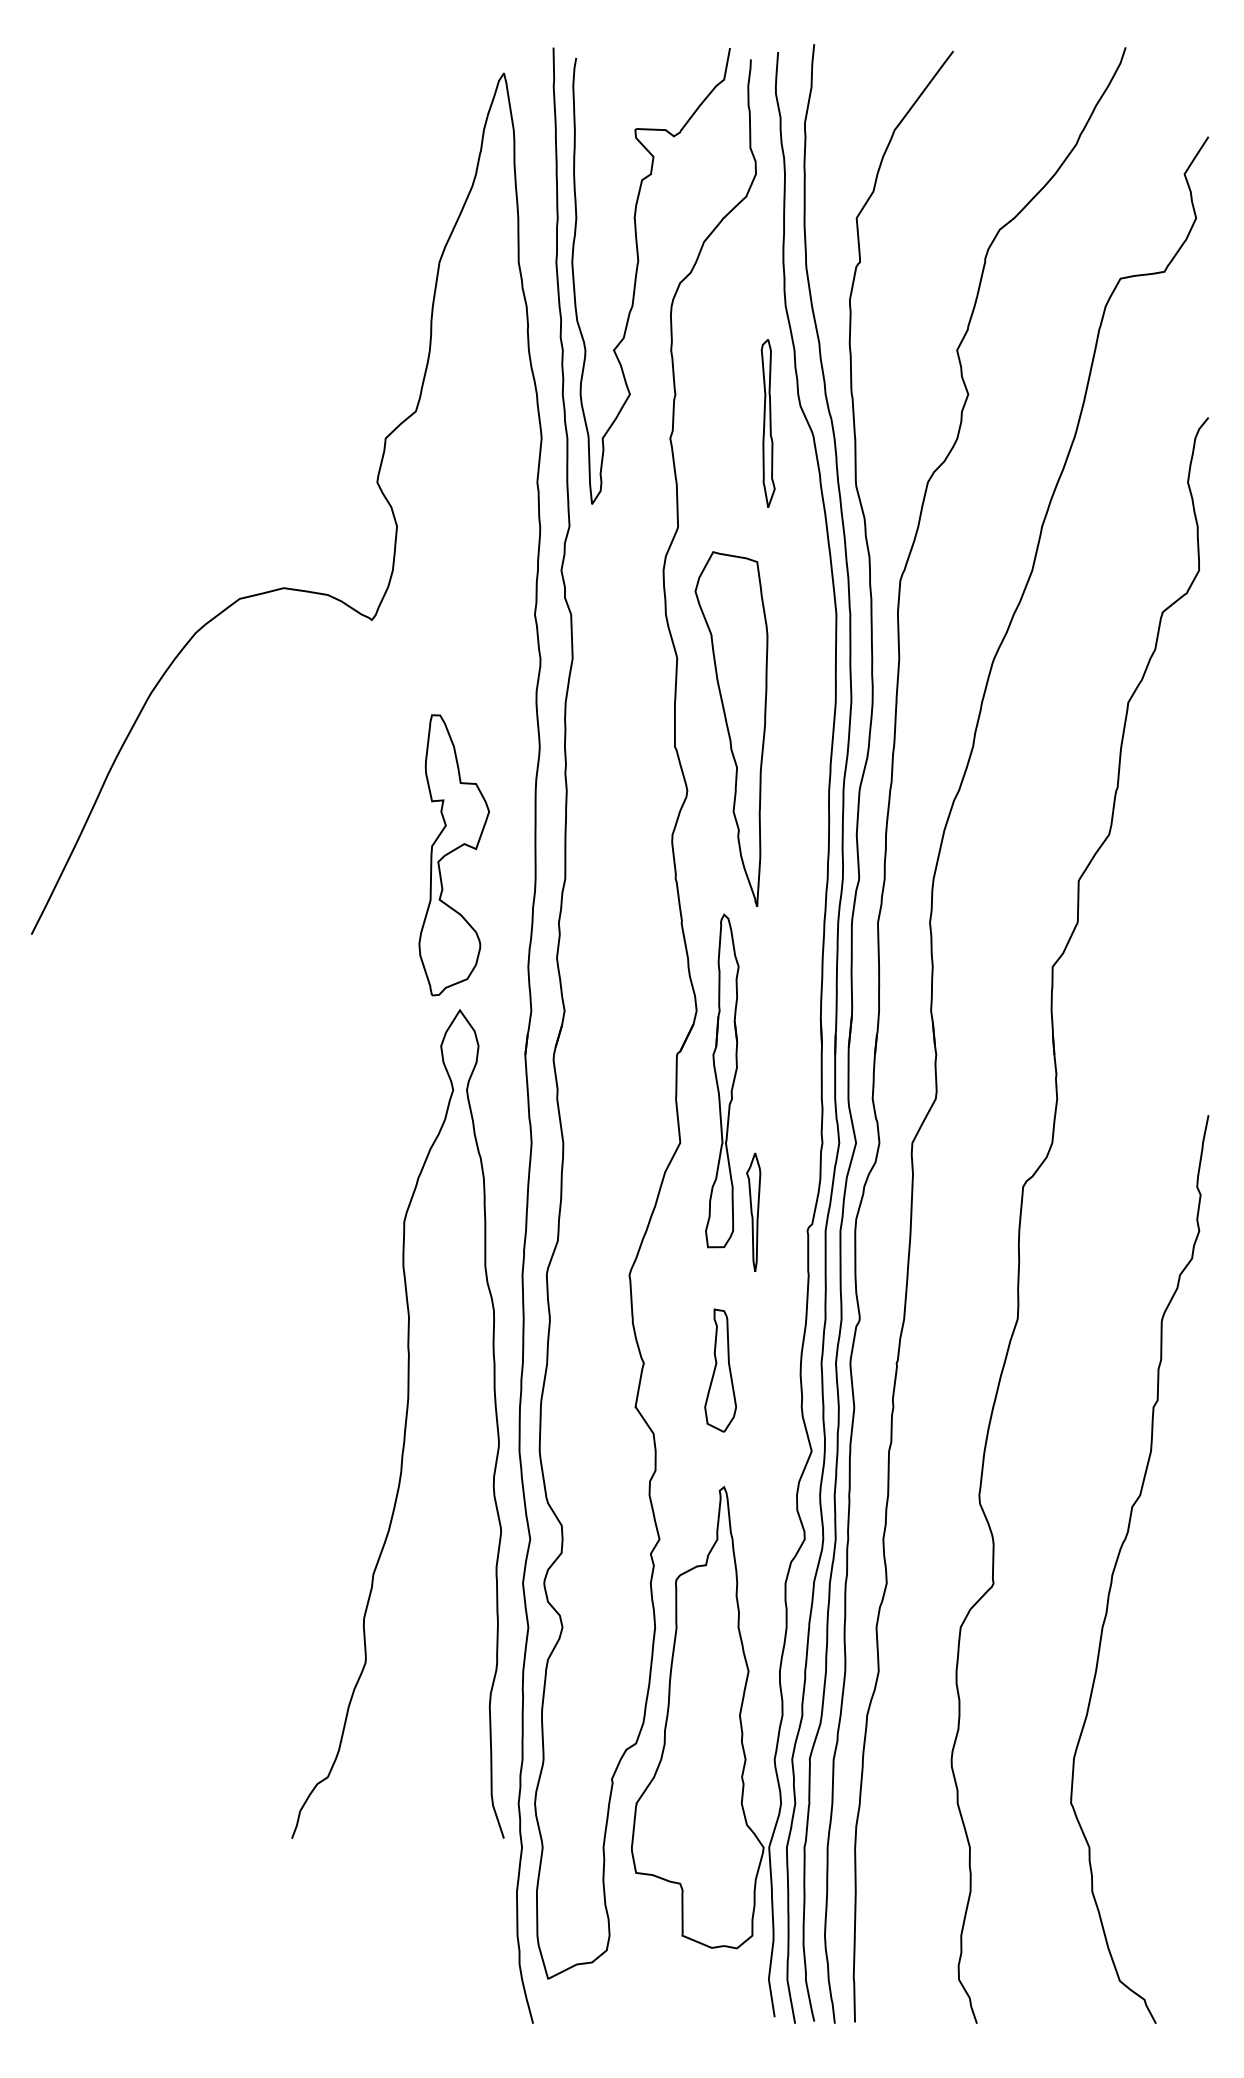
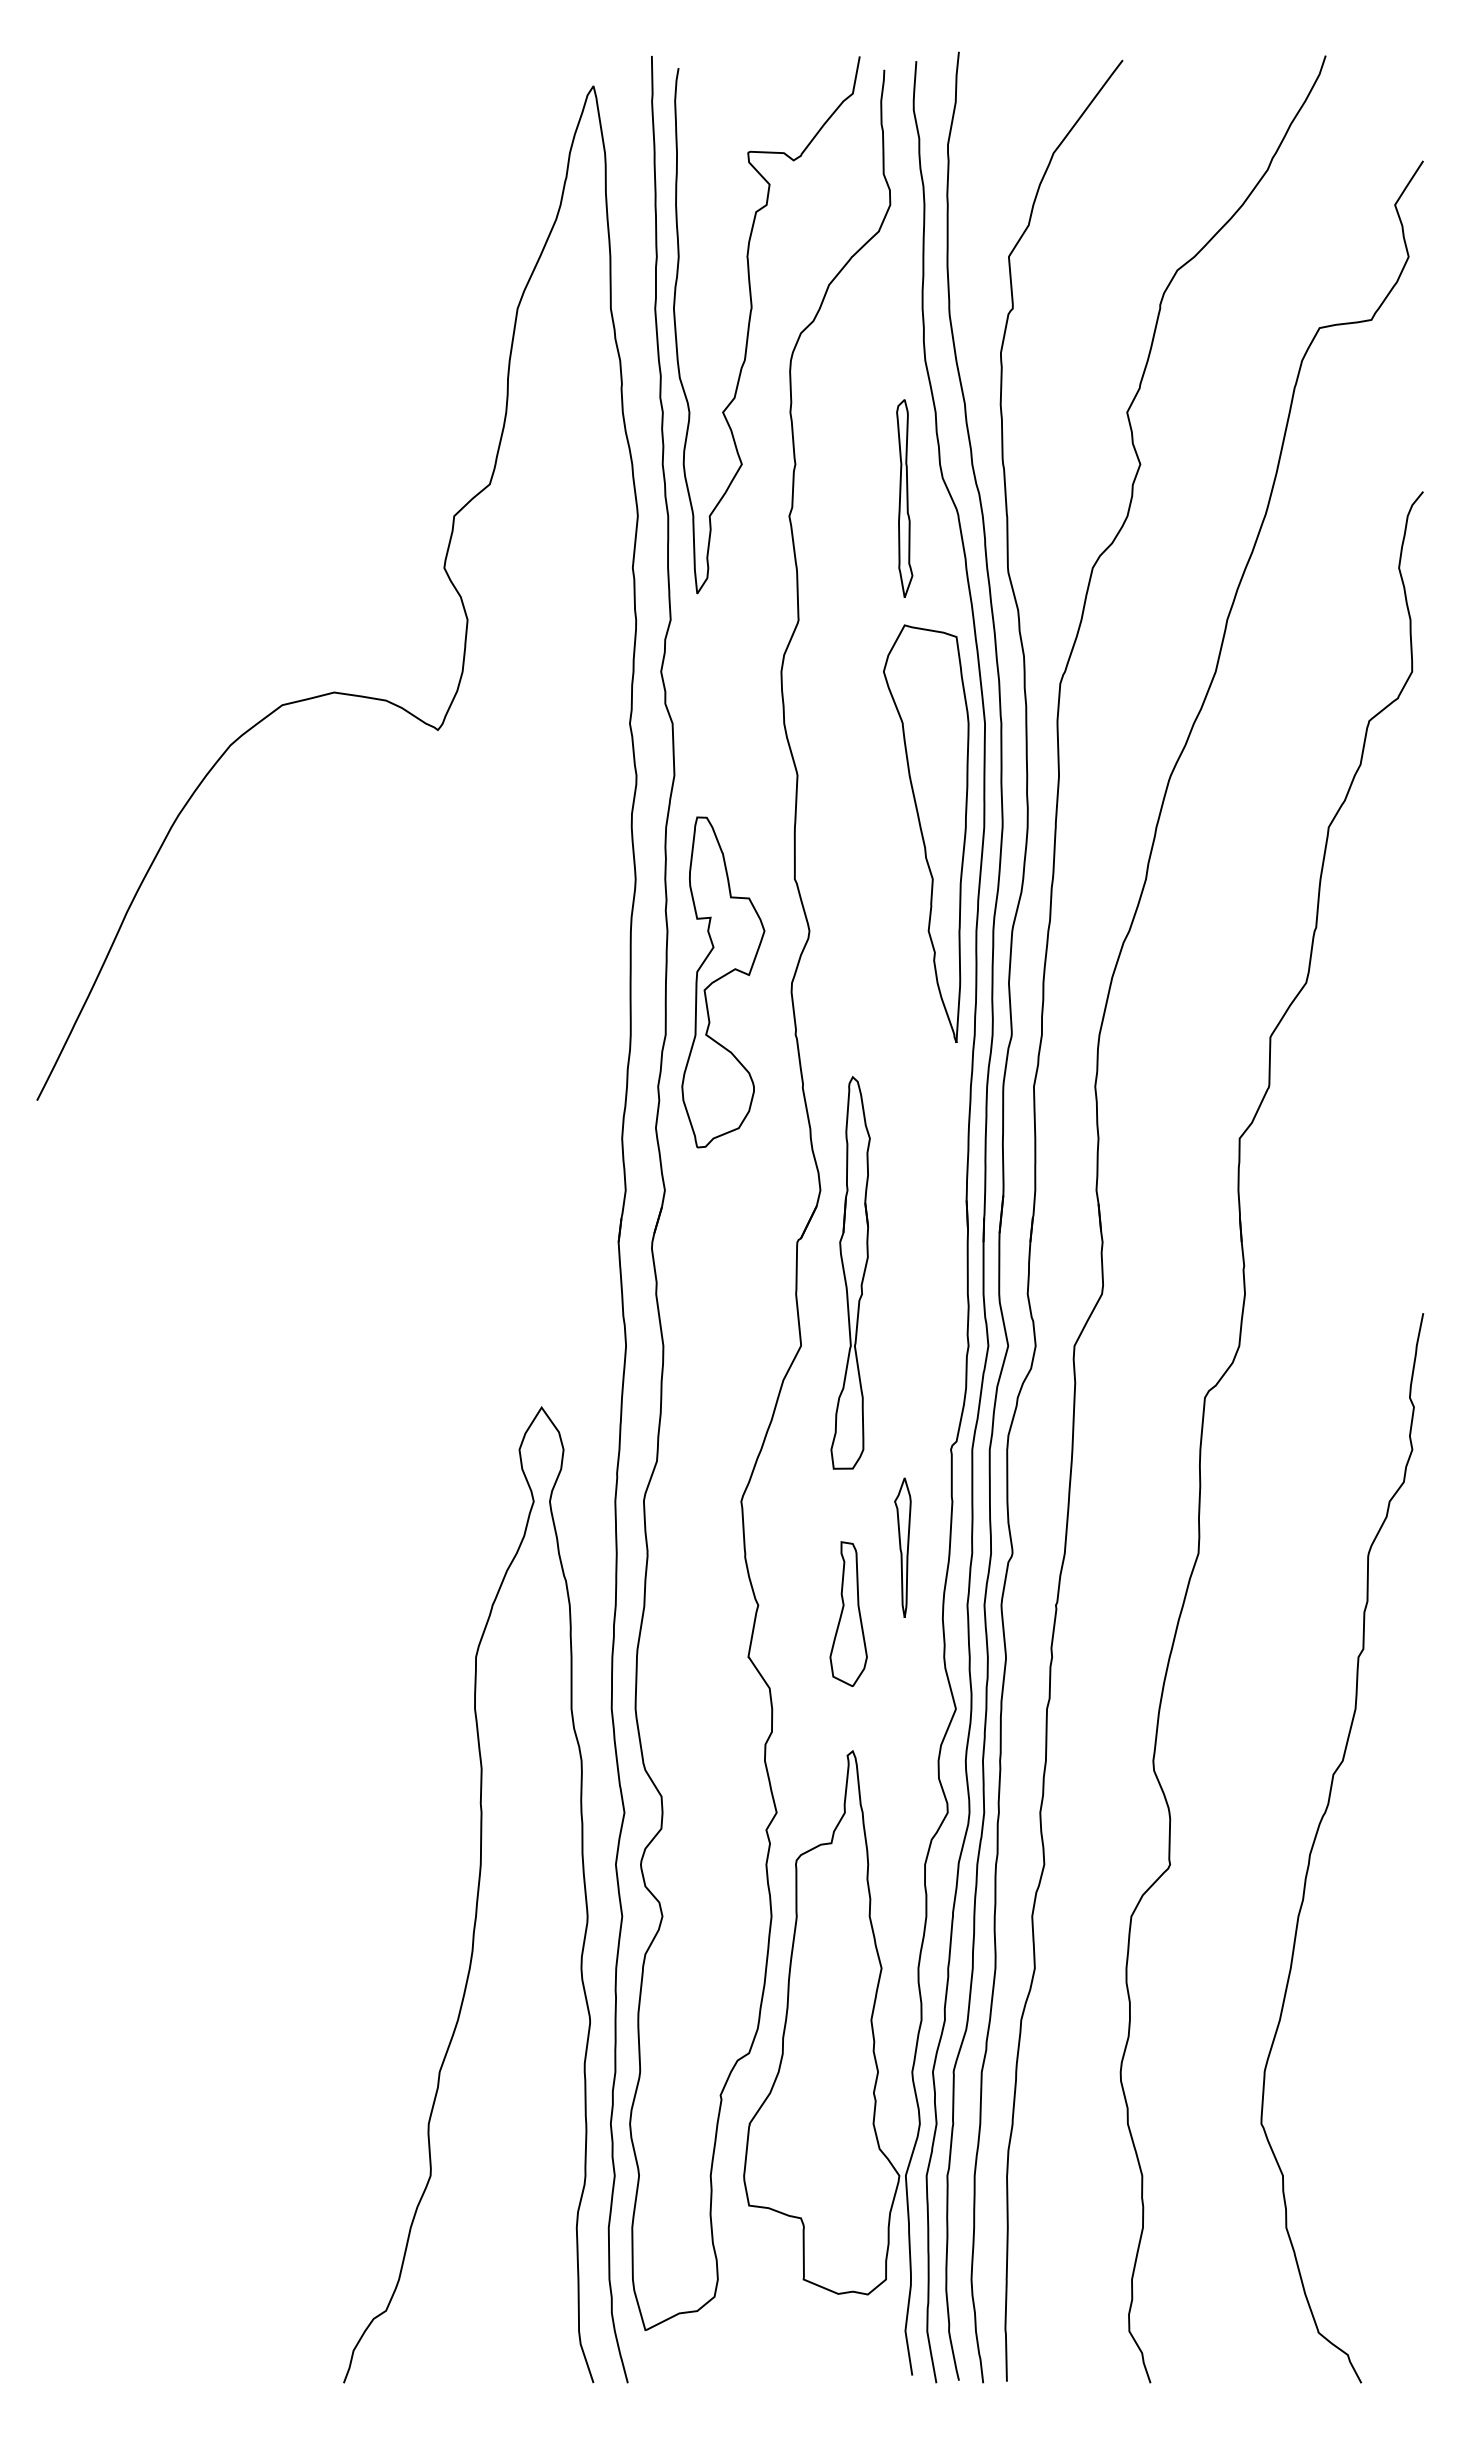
part: (731, 728) -> (926, 833), moved
part: (454, 855) -> (723, 982), moved
part: (753, 1211) -> (902, 1546), moved
curve: (404, 1424) -> (476, 1895), moved

